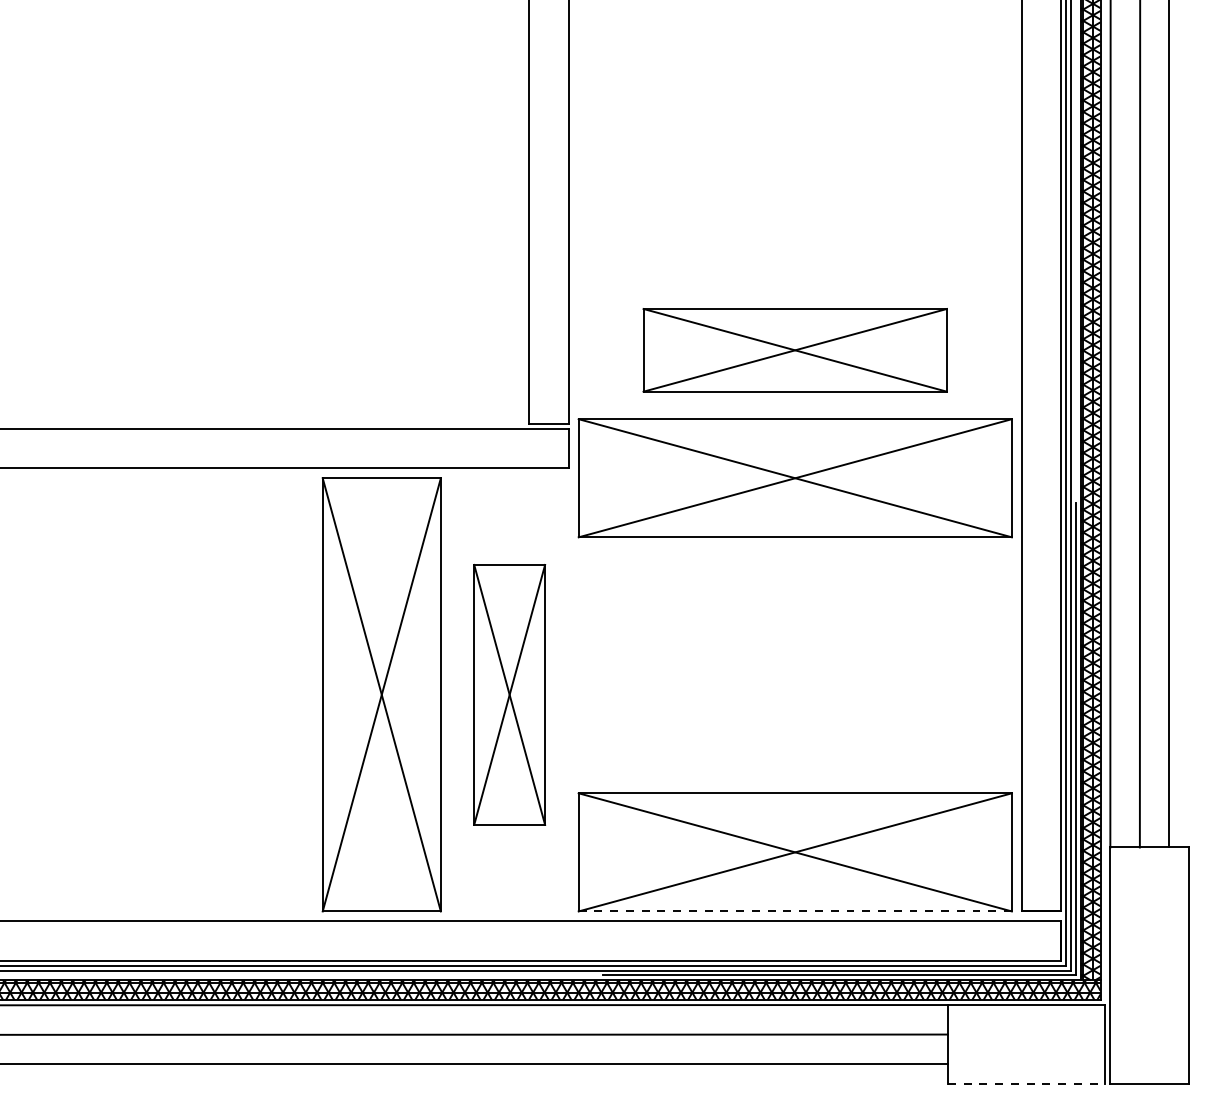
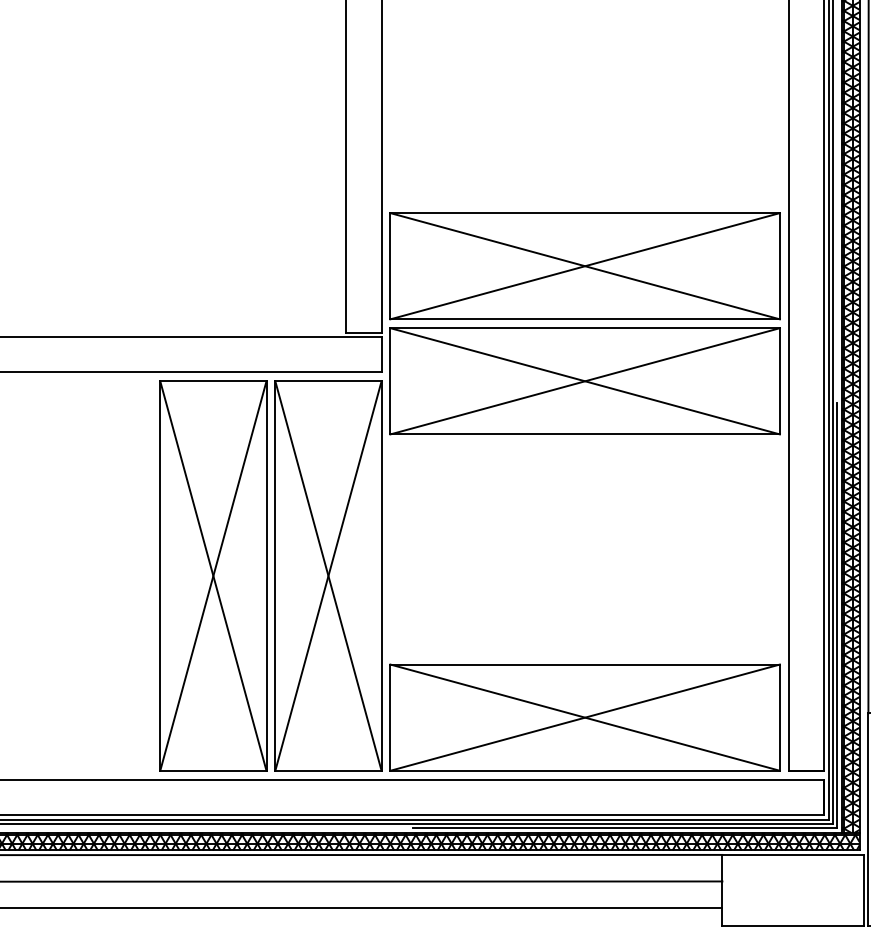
part: (794, 350) -> (584, 266), size x1.43
part: (509, 694) -> (328, 575), size x1.67
line: (795, 911) -> (585, 770), dashed -> solid
line: (1026, 1083) -> (793, 925), dashed -> solid

